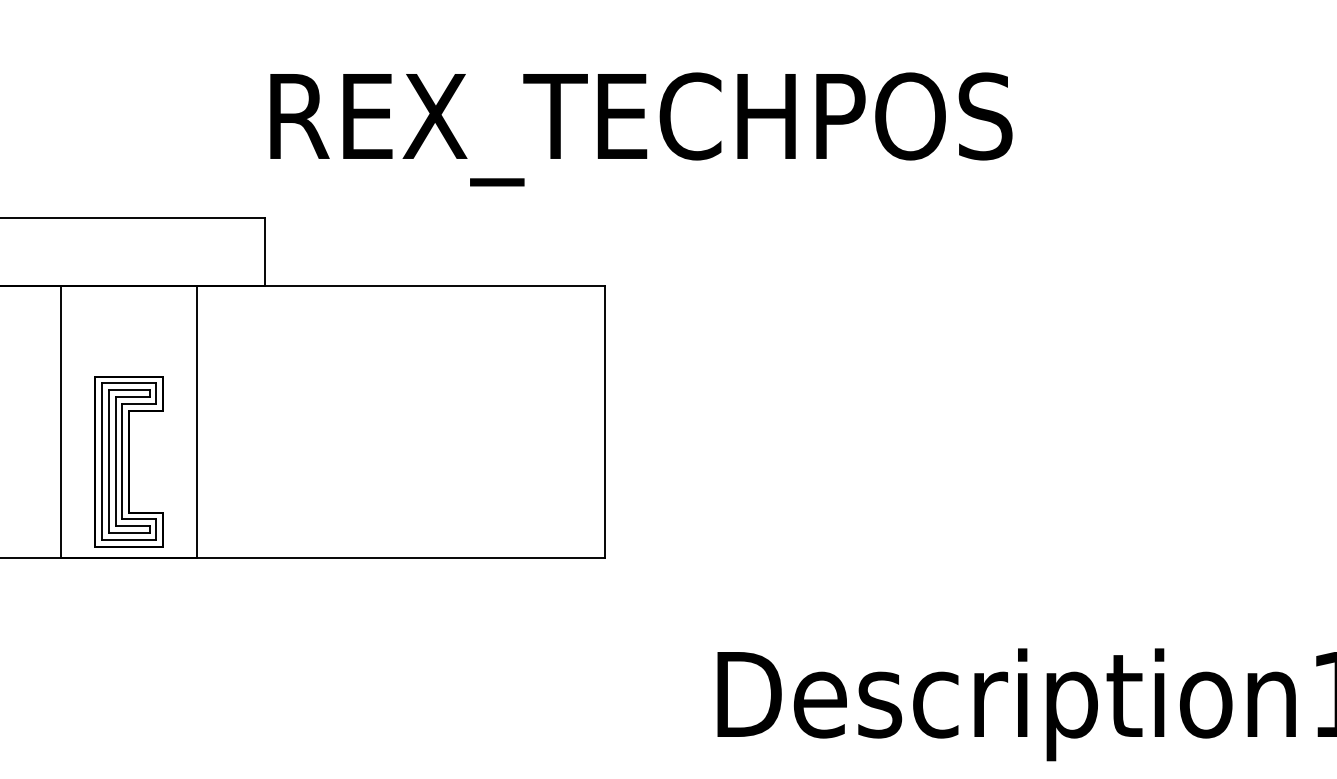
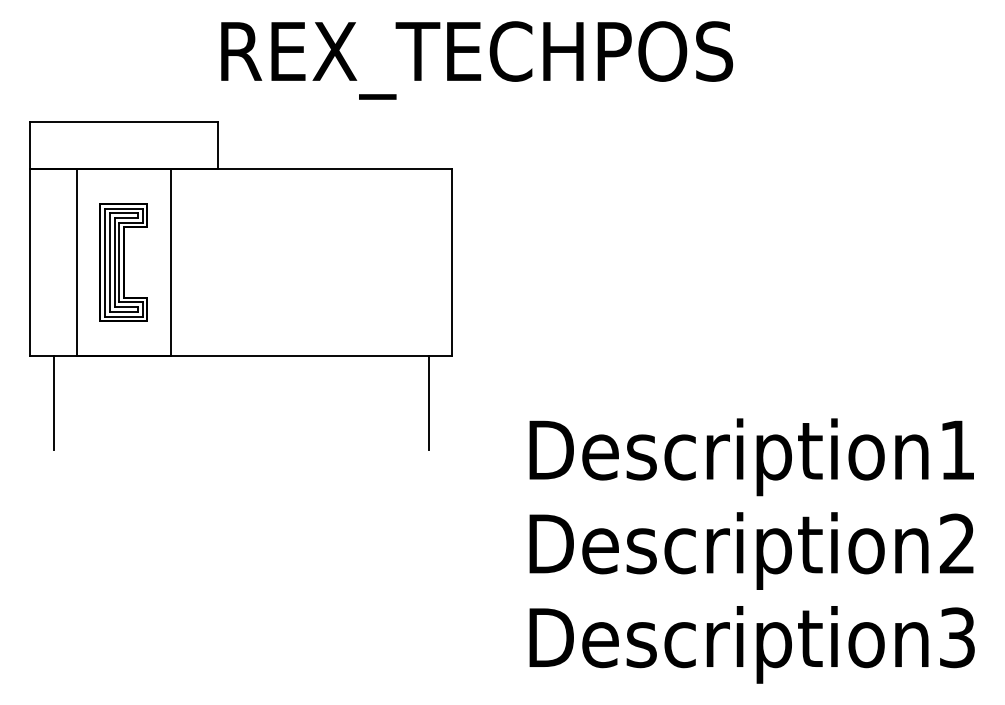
part: (128, 461) -> (123, 262), moved
line: (27, 626) -> (53, 403), added
line: (570, 626) -> (428, 403), added

